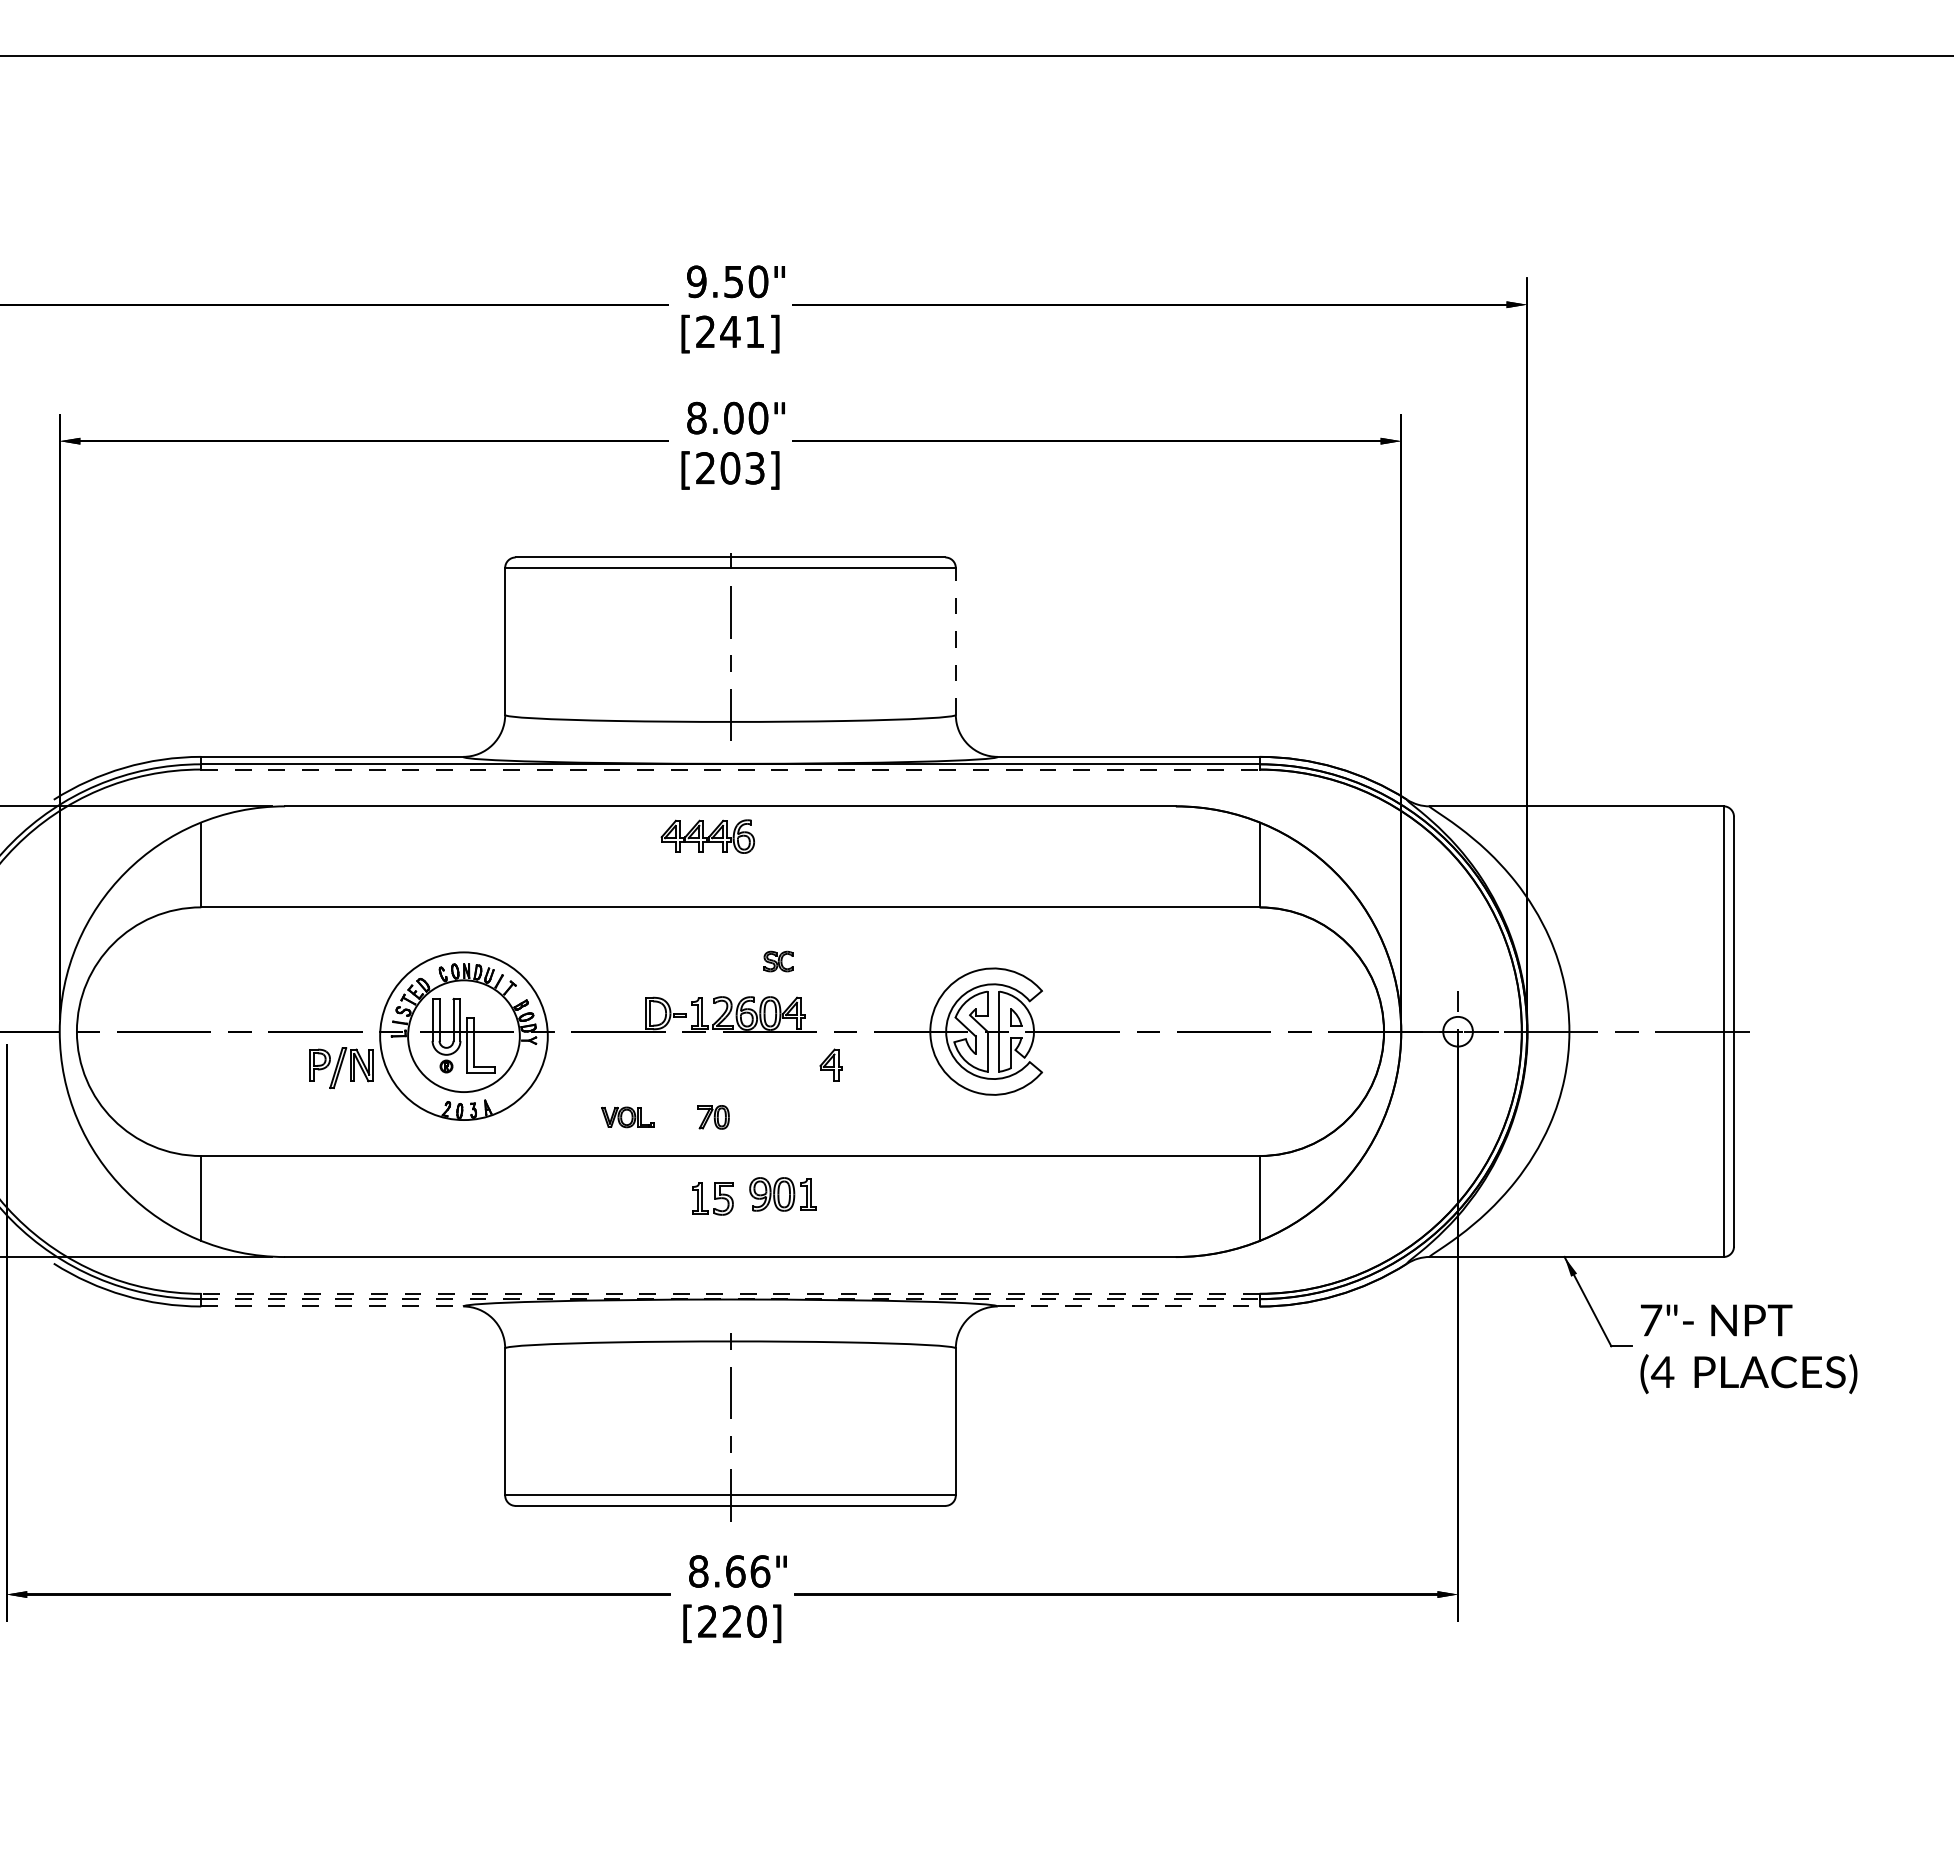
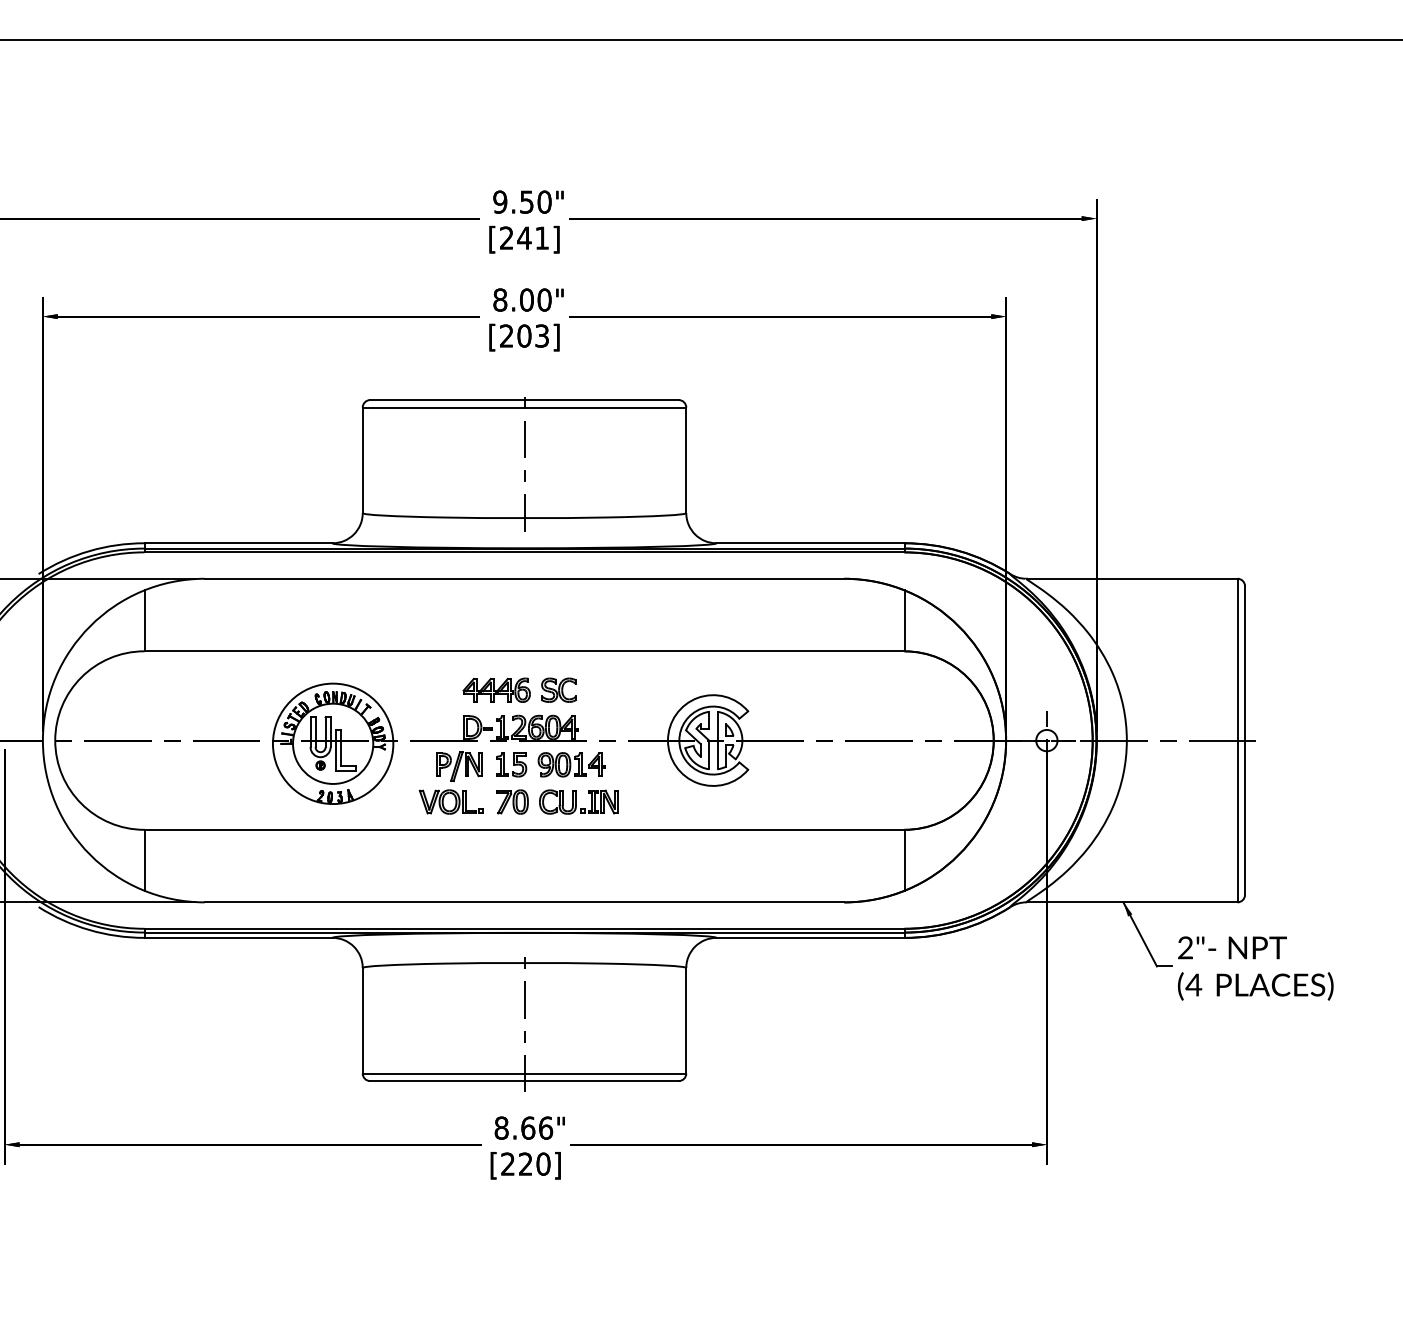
line: (955, 641) -> (686, 460), dashed -> solid
line: (731, 769) -> (525, 552), dashed -> solid
part: (707, 836) -> (496, 690), moved
part: (778, 961) -> (558, 690), size x1.67
part: (341, 1067) -> (459, 766), moved
part: (627, 1117) -> (450, 802), size x1.67
part: (713, 1117) -> (512, 802), size x1.43
part: (805, 1117) -> (578, 802), added
part: (782, 1194) -> (561, 764), moved
part: (712, 1198) -> (511, 764), moved
line: (730, 1293) -> (524, 928), dashed -> solid
line: (731, 1299) -> (525, 932), dashed -> solid
line: (332, 1306) -> (238, 937), dashed -> solid
line: (1129, 1306) -> (810, 937), dashed -> solid
text: (1651, 1320) -> (1185, 947), 7"- -> 2"-

